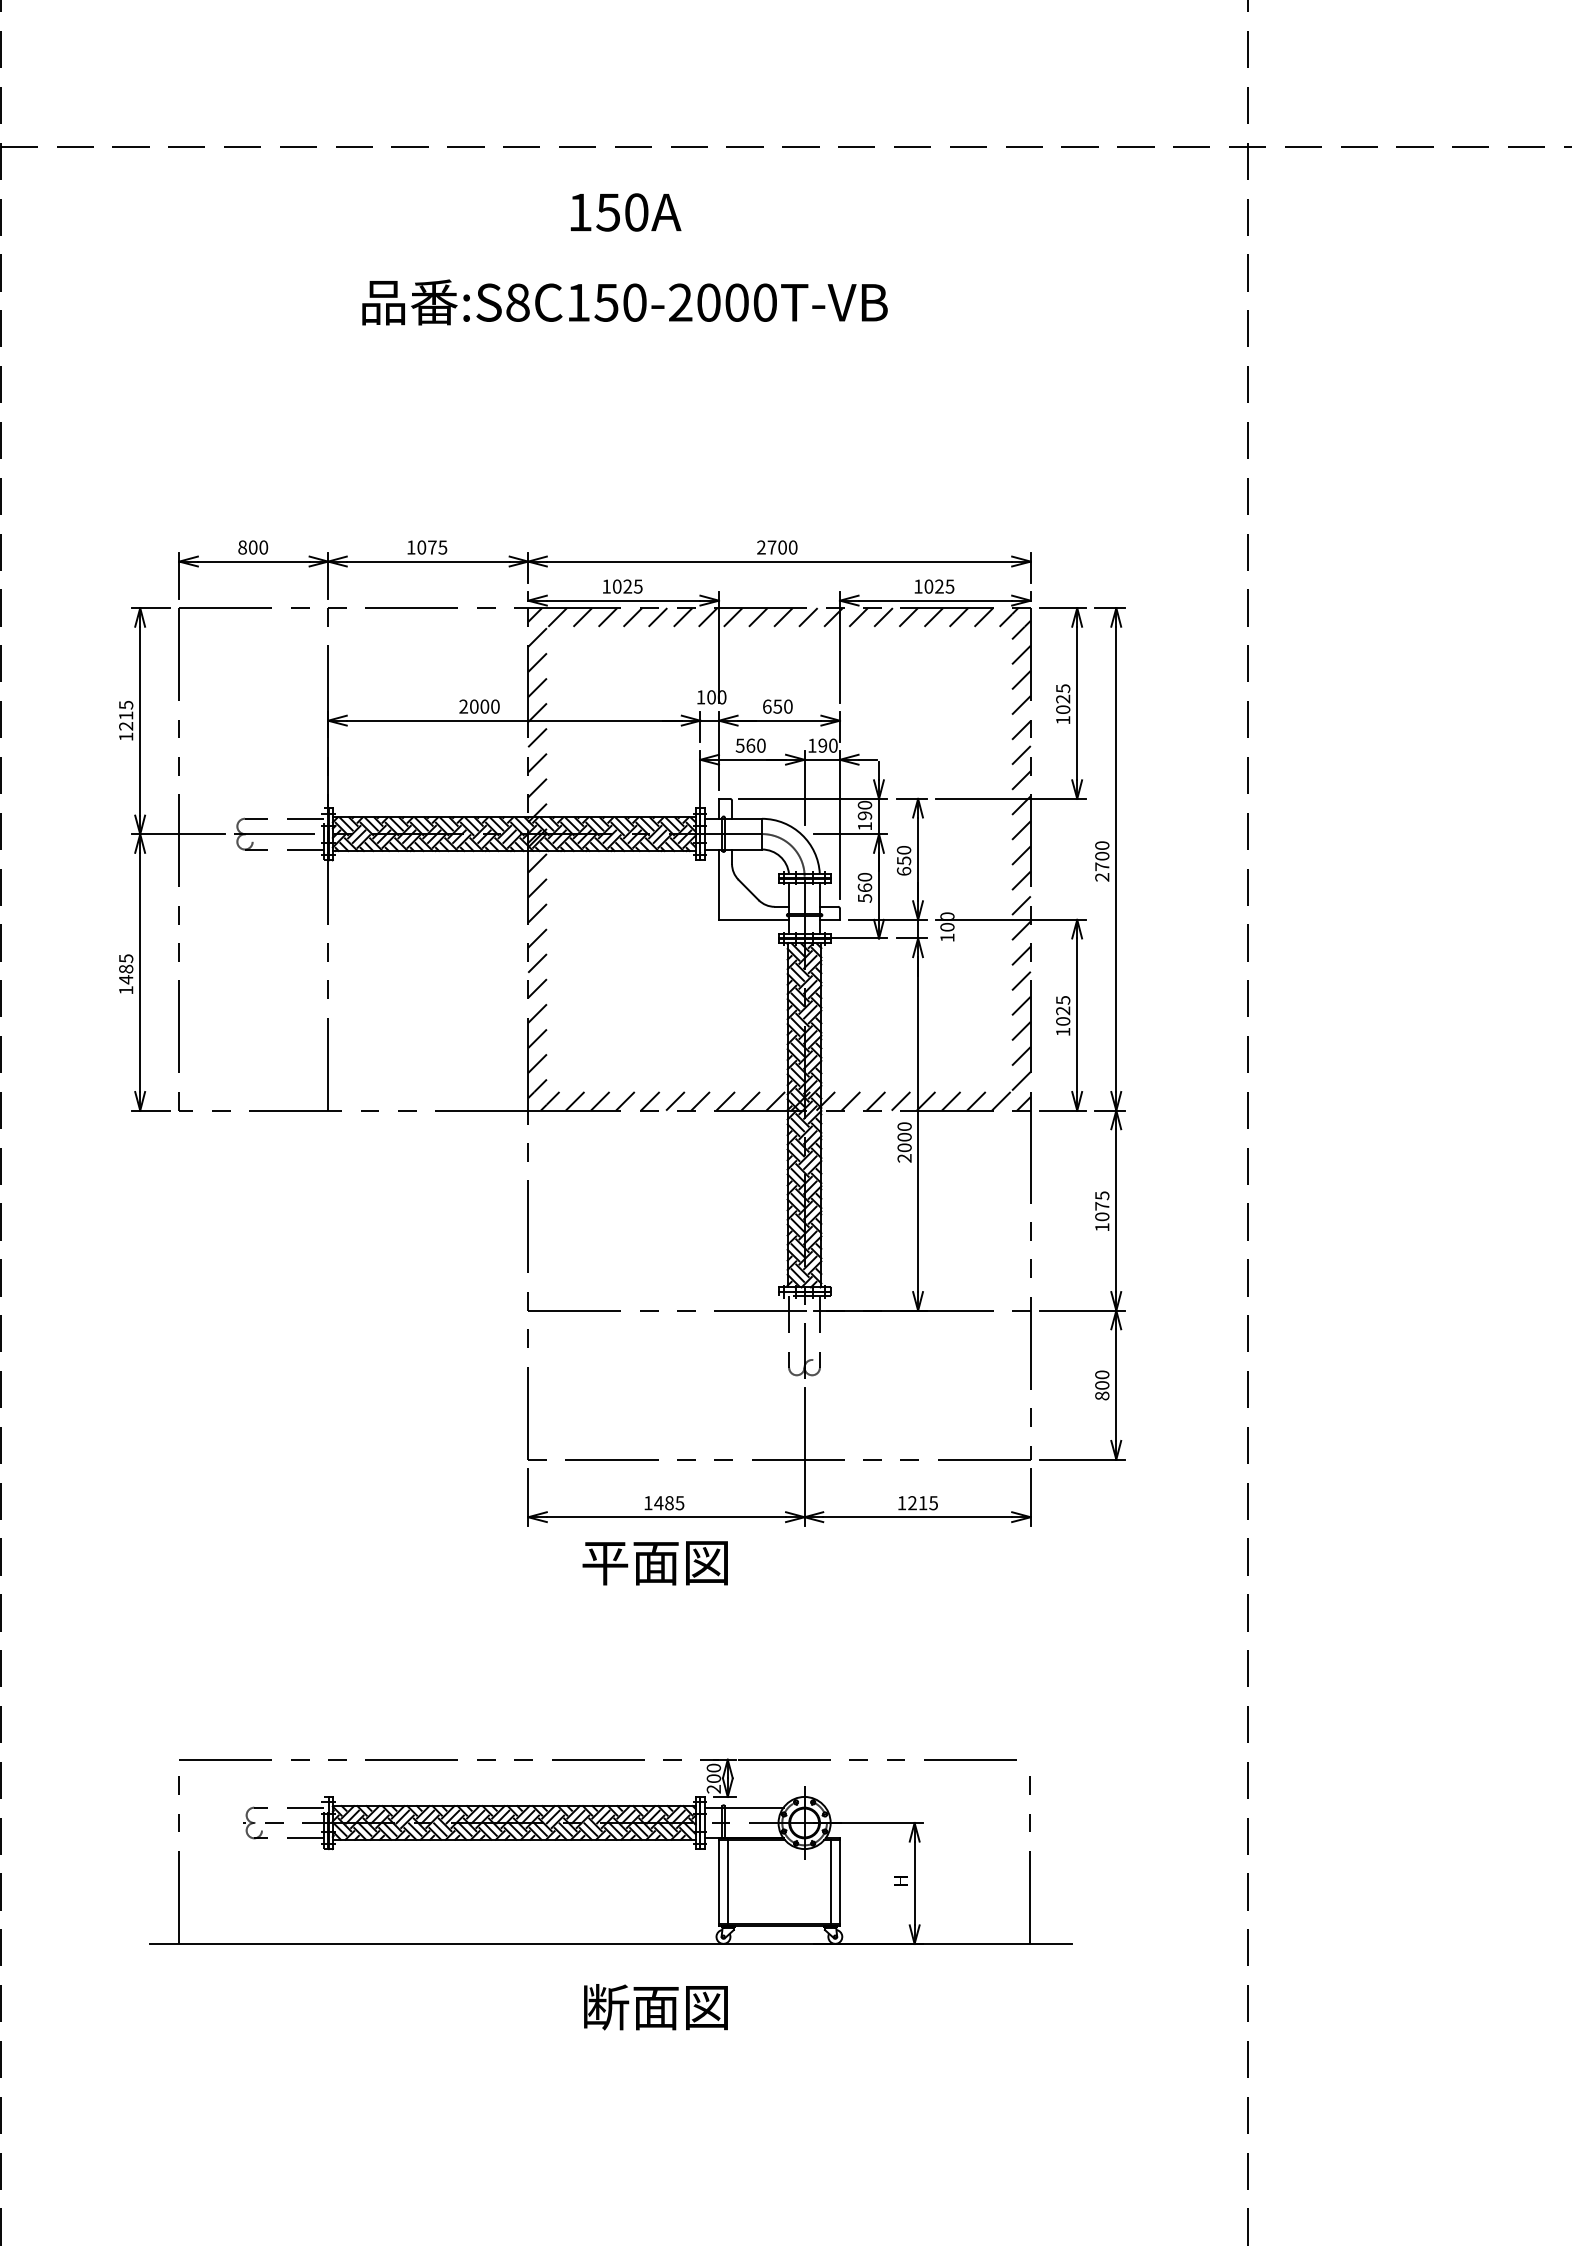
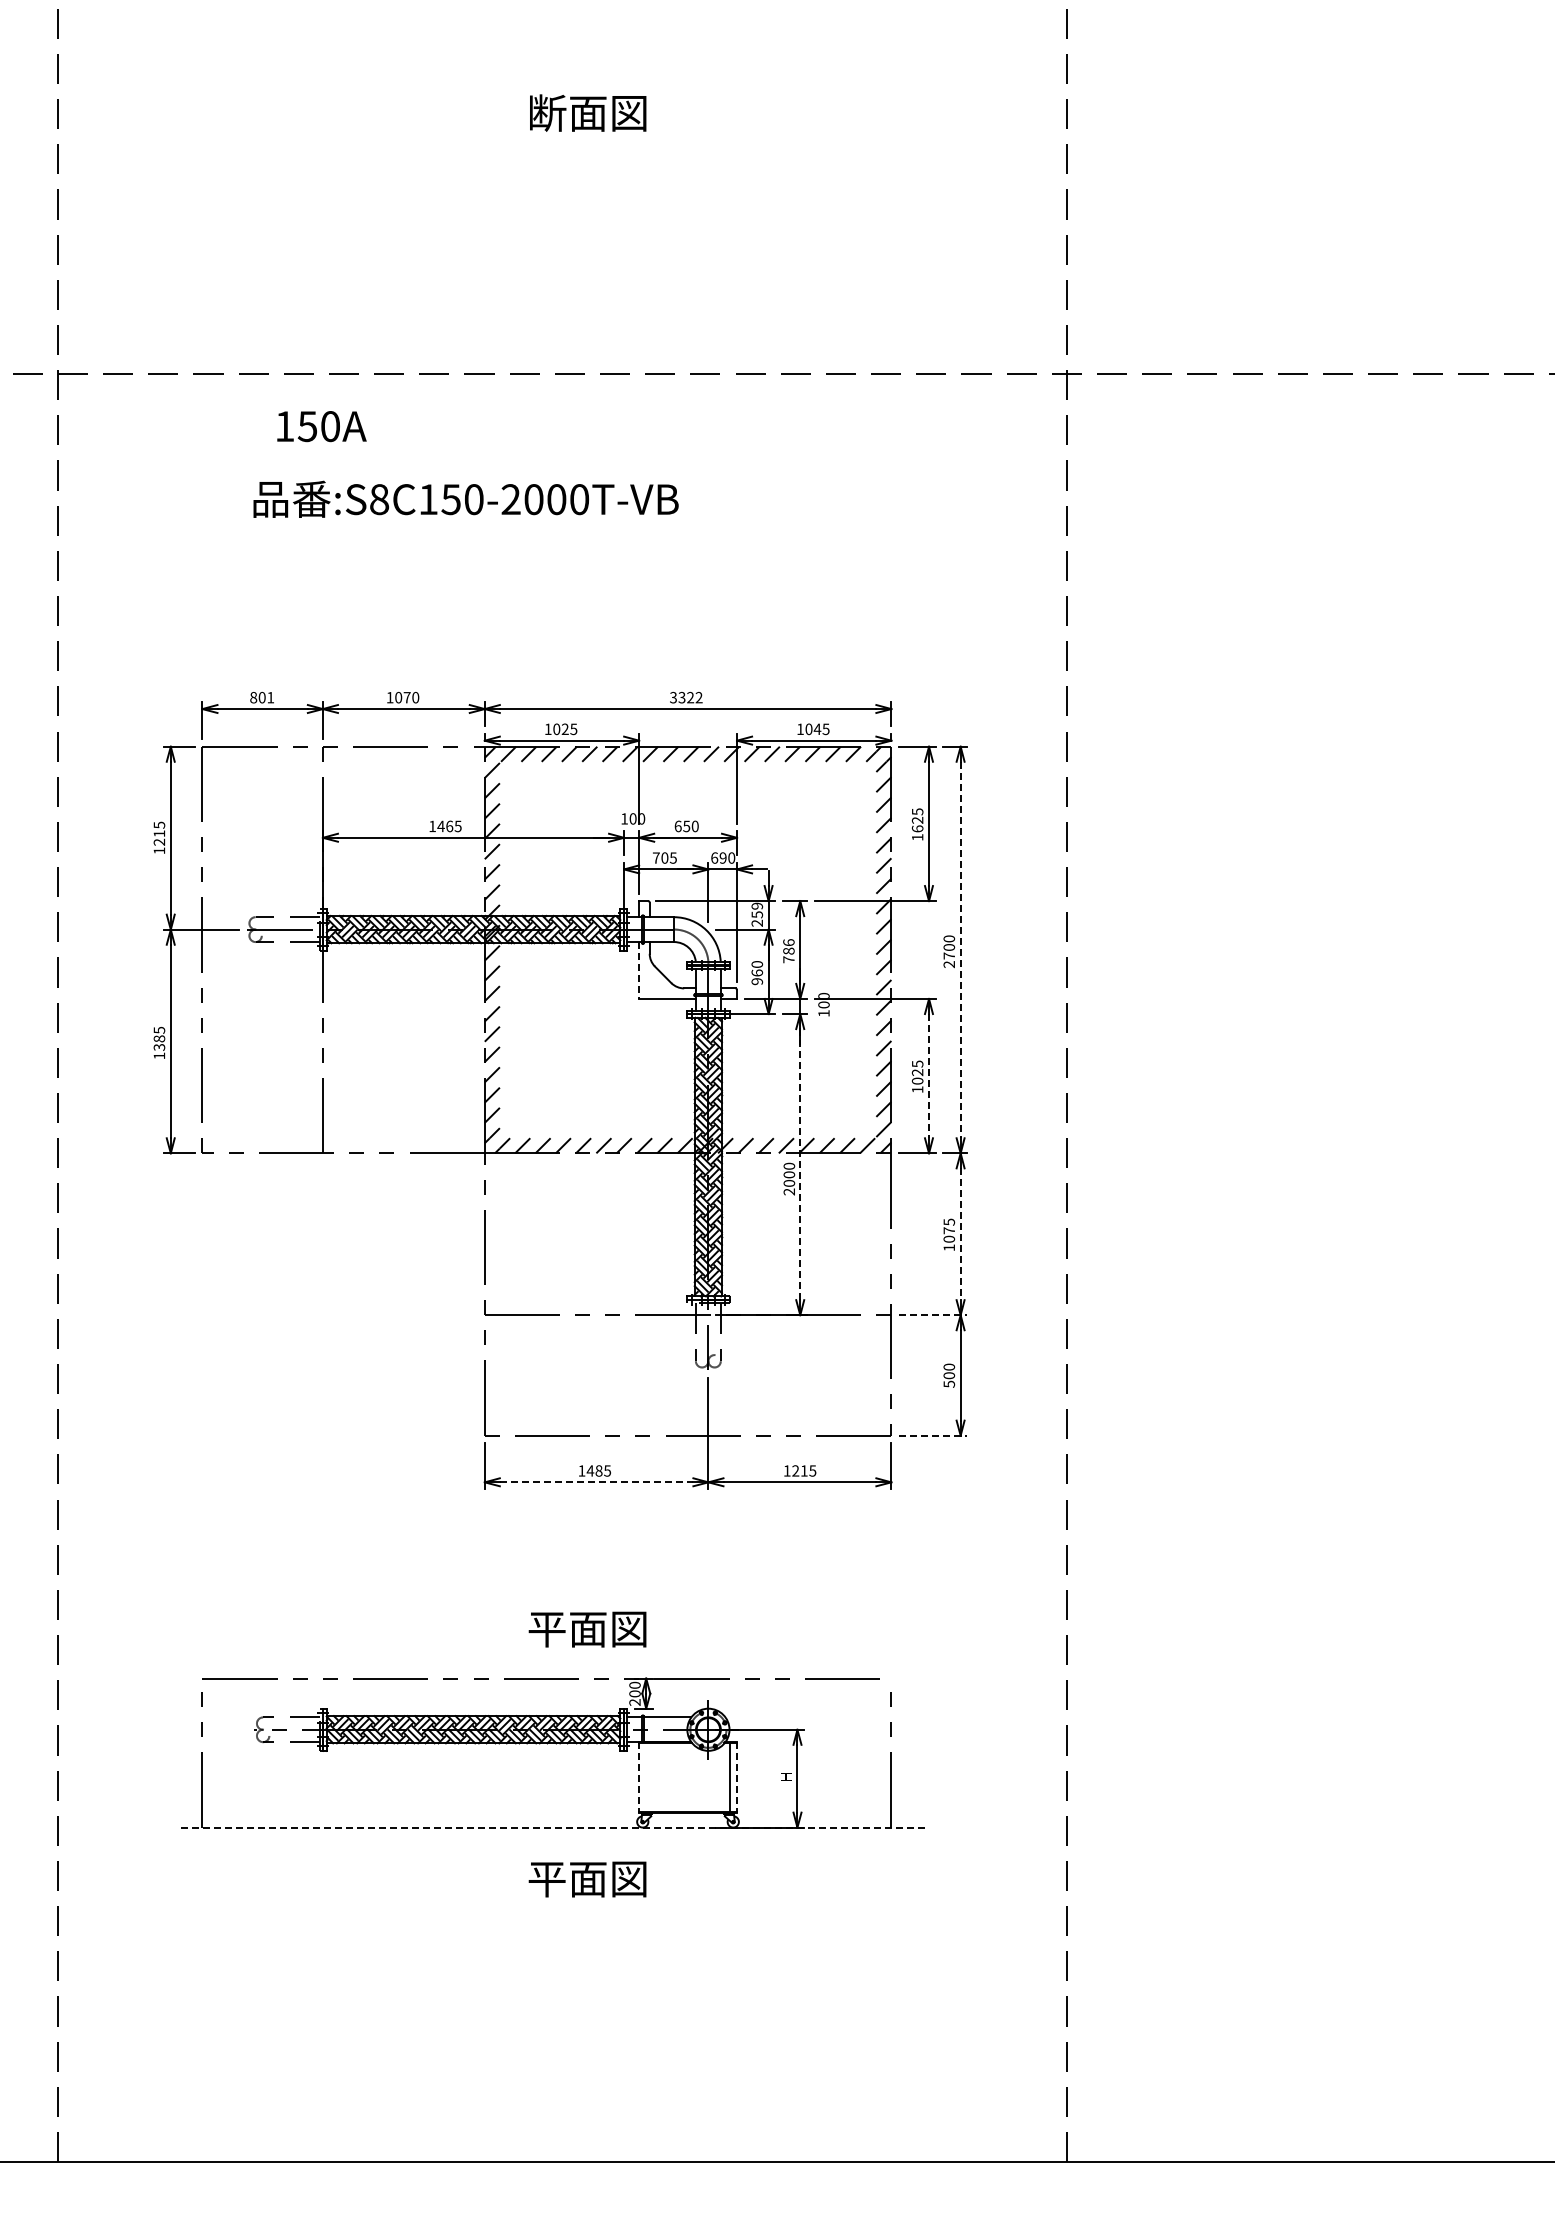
text: (625, 212) -> (321, 426), moved
text: (624, 301) -> (465, 498), moved
text: (263, 547) -> (270, 697), 800 -> 801
text: (442, 547) -> (415, 697), 1075 -> 1070
text: (777, 547) -> (686, 697), 2700 -> 3322
text: (939, 585) -> (817, 728), 1025 -> 1045
text: (479, 706) -> (445, 826), 2000 -> 1465
text: (1062, 709) -> (917, 828), 1025 -> 1625
text: (750, 745) -> (664, 857), 560 -> 705
text: (812, 745) -> (714, 857), 190 -> 690
text: (864, 815) -> (756, 914), 190 -> 259
line: (1116, 859) -> (960, 950), solid -> dashed
text: (903, 861) -> (788, 951), 650 -> 786
line: (719, 885) -> (639, 971), solid -> dashed
text: (864, 898) -> (756, 981), 560 -> 960
text: (126, 979) -> (159, 1047), 1485 -> 1385
line: (1077, 1015) -> (929, 1076), solid -> dashed
line: (918, 1124) -> (800, 1164), solid -> dashed
line: (1116, 1210) -> (960, 1234), solid -> dashed
line: (1082, 1311) -> (933, 1315), solid -> dashed
text: (1101, 1395) -> (948, 1383), 800 -> 500
line: (1082, 1459) -> (933, 1435), solid -> dashed
line: (666, 1517) -> (596, 1482), solid -> dashed
text: (655, 1563) -> (587, 1629), moved
line: (728, 1881) -> (646, 1777), removed
line: (719, 1883) -> (639, 1778), solid -> dashed
line: (840, 1883) -> (737, 1778), solid -> dashed
line: (610, 1943) -> (551, 1827), solid -> dashed
text: (605, 2006) -> (547, 1878), 断面図 -> 平面図

